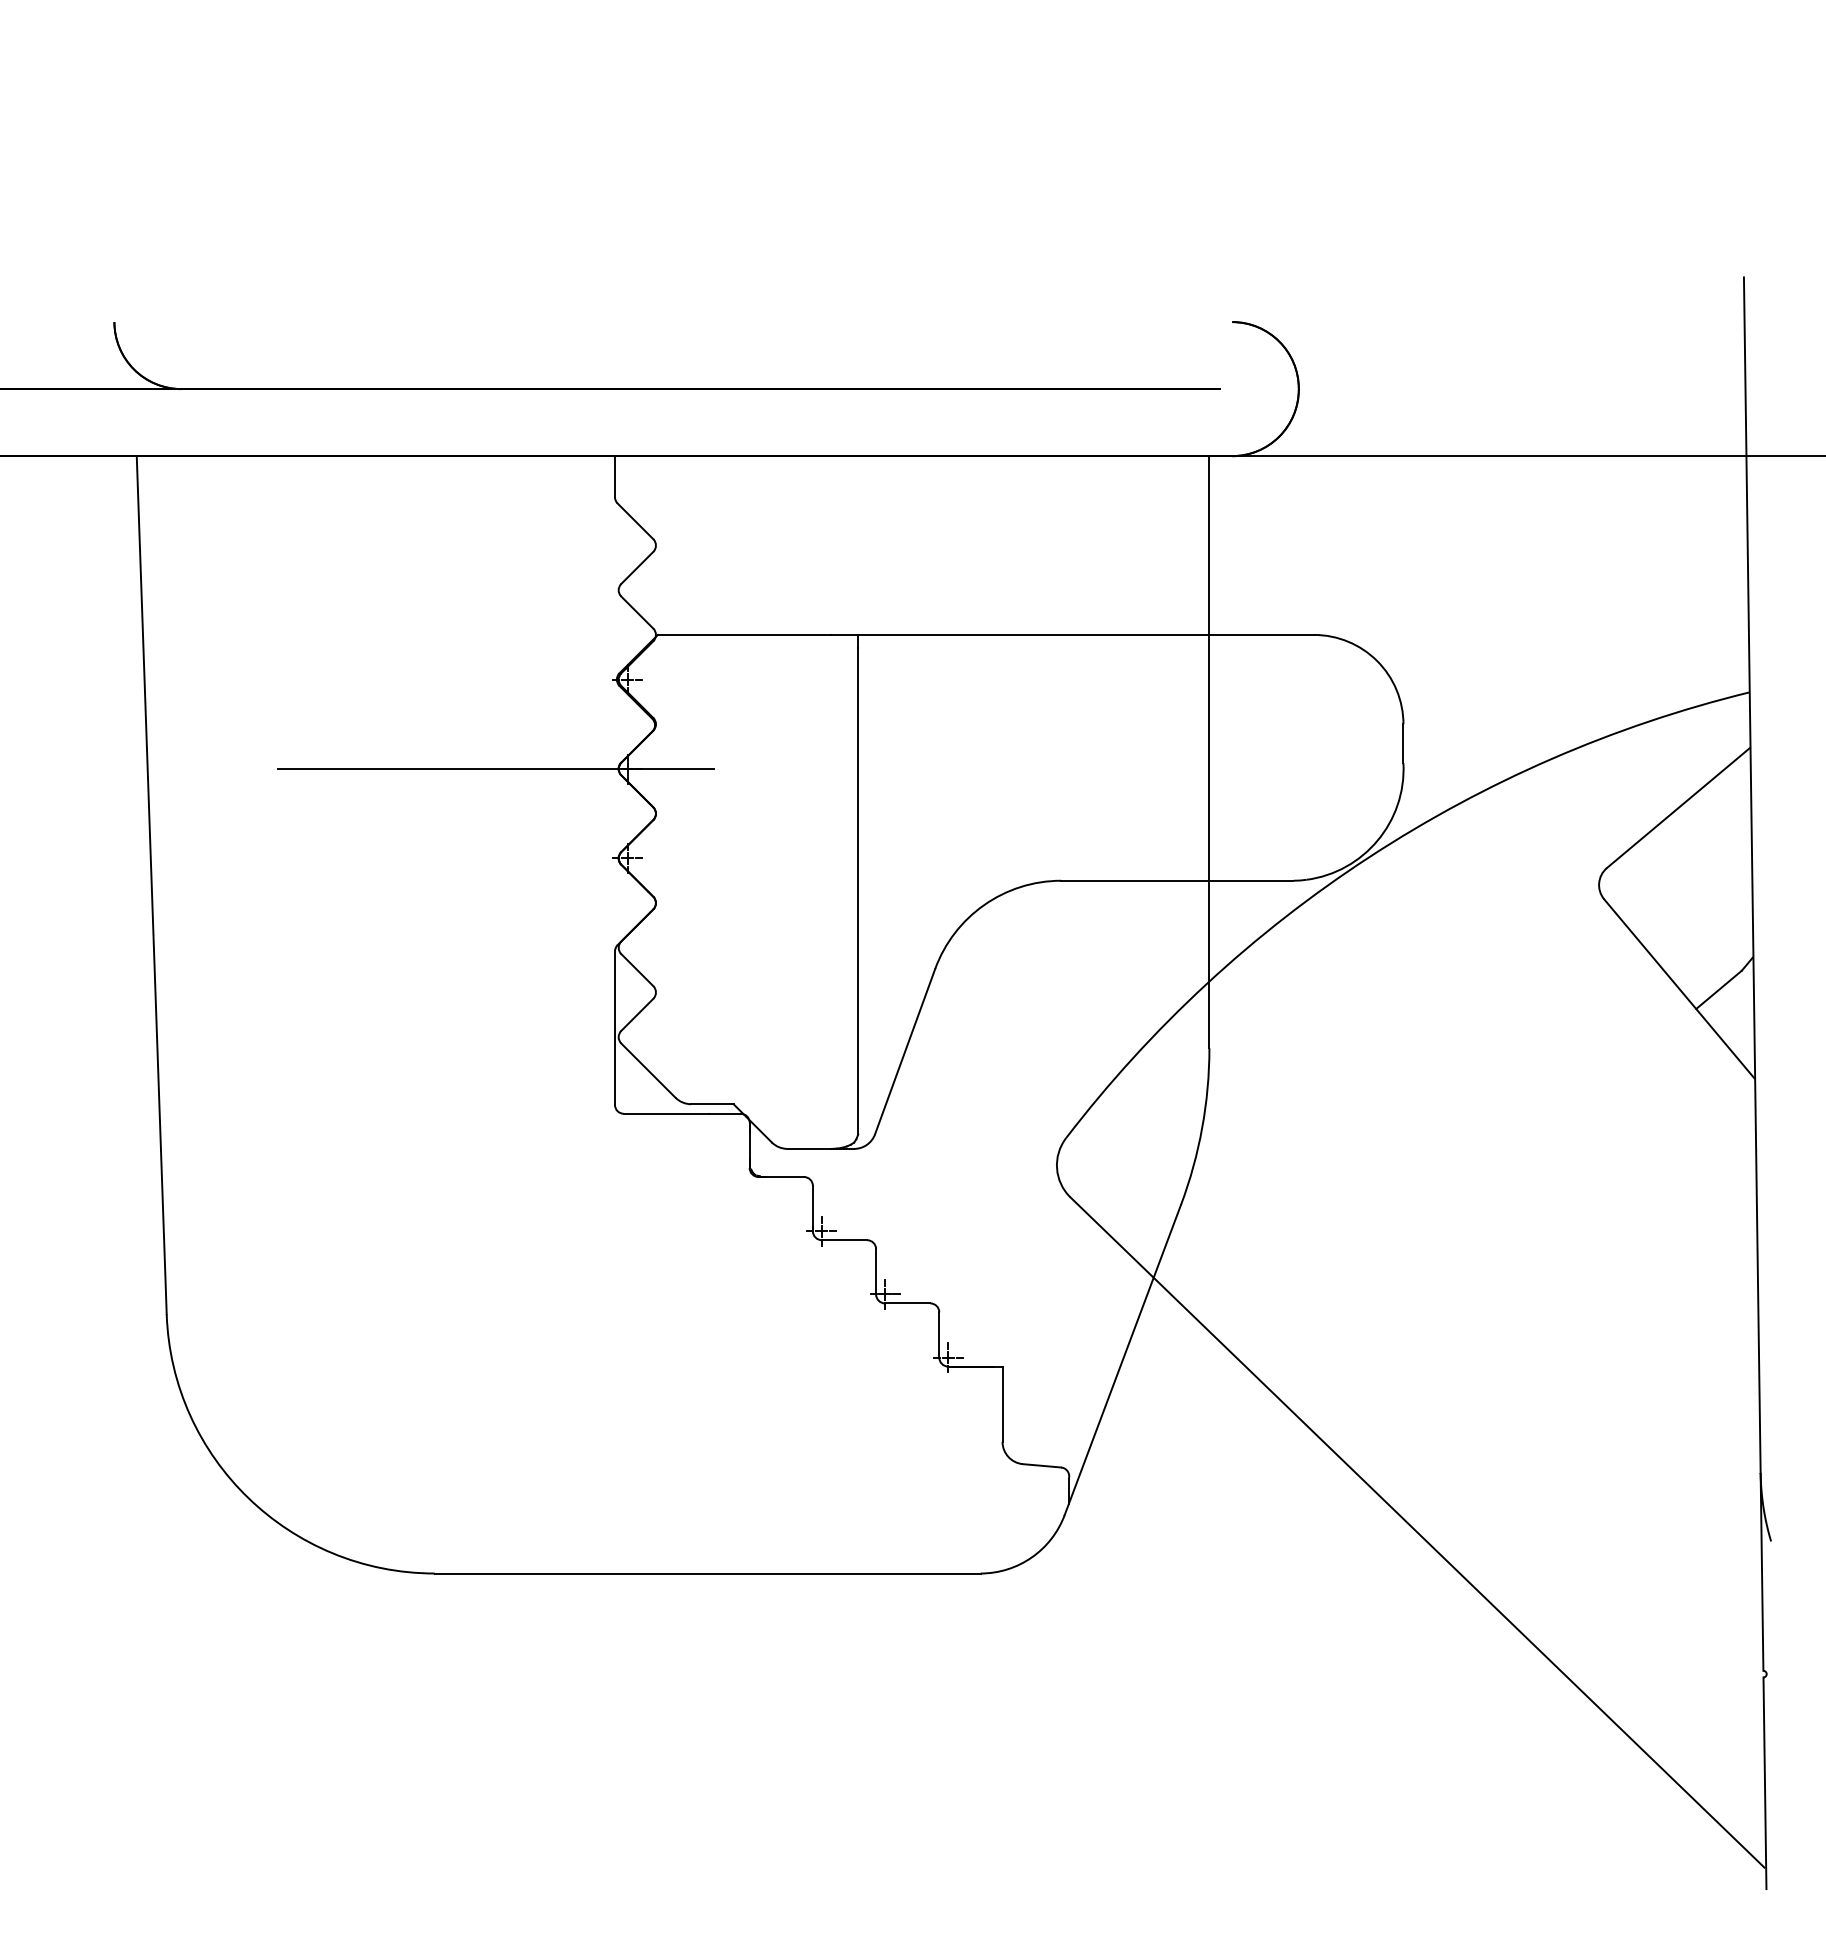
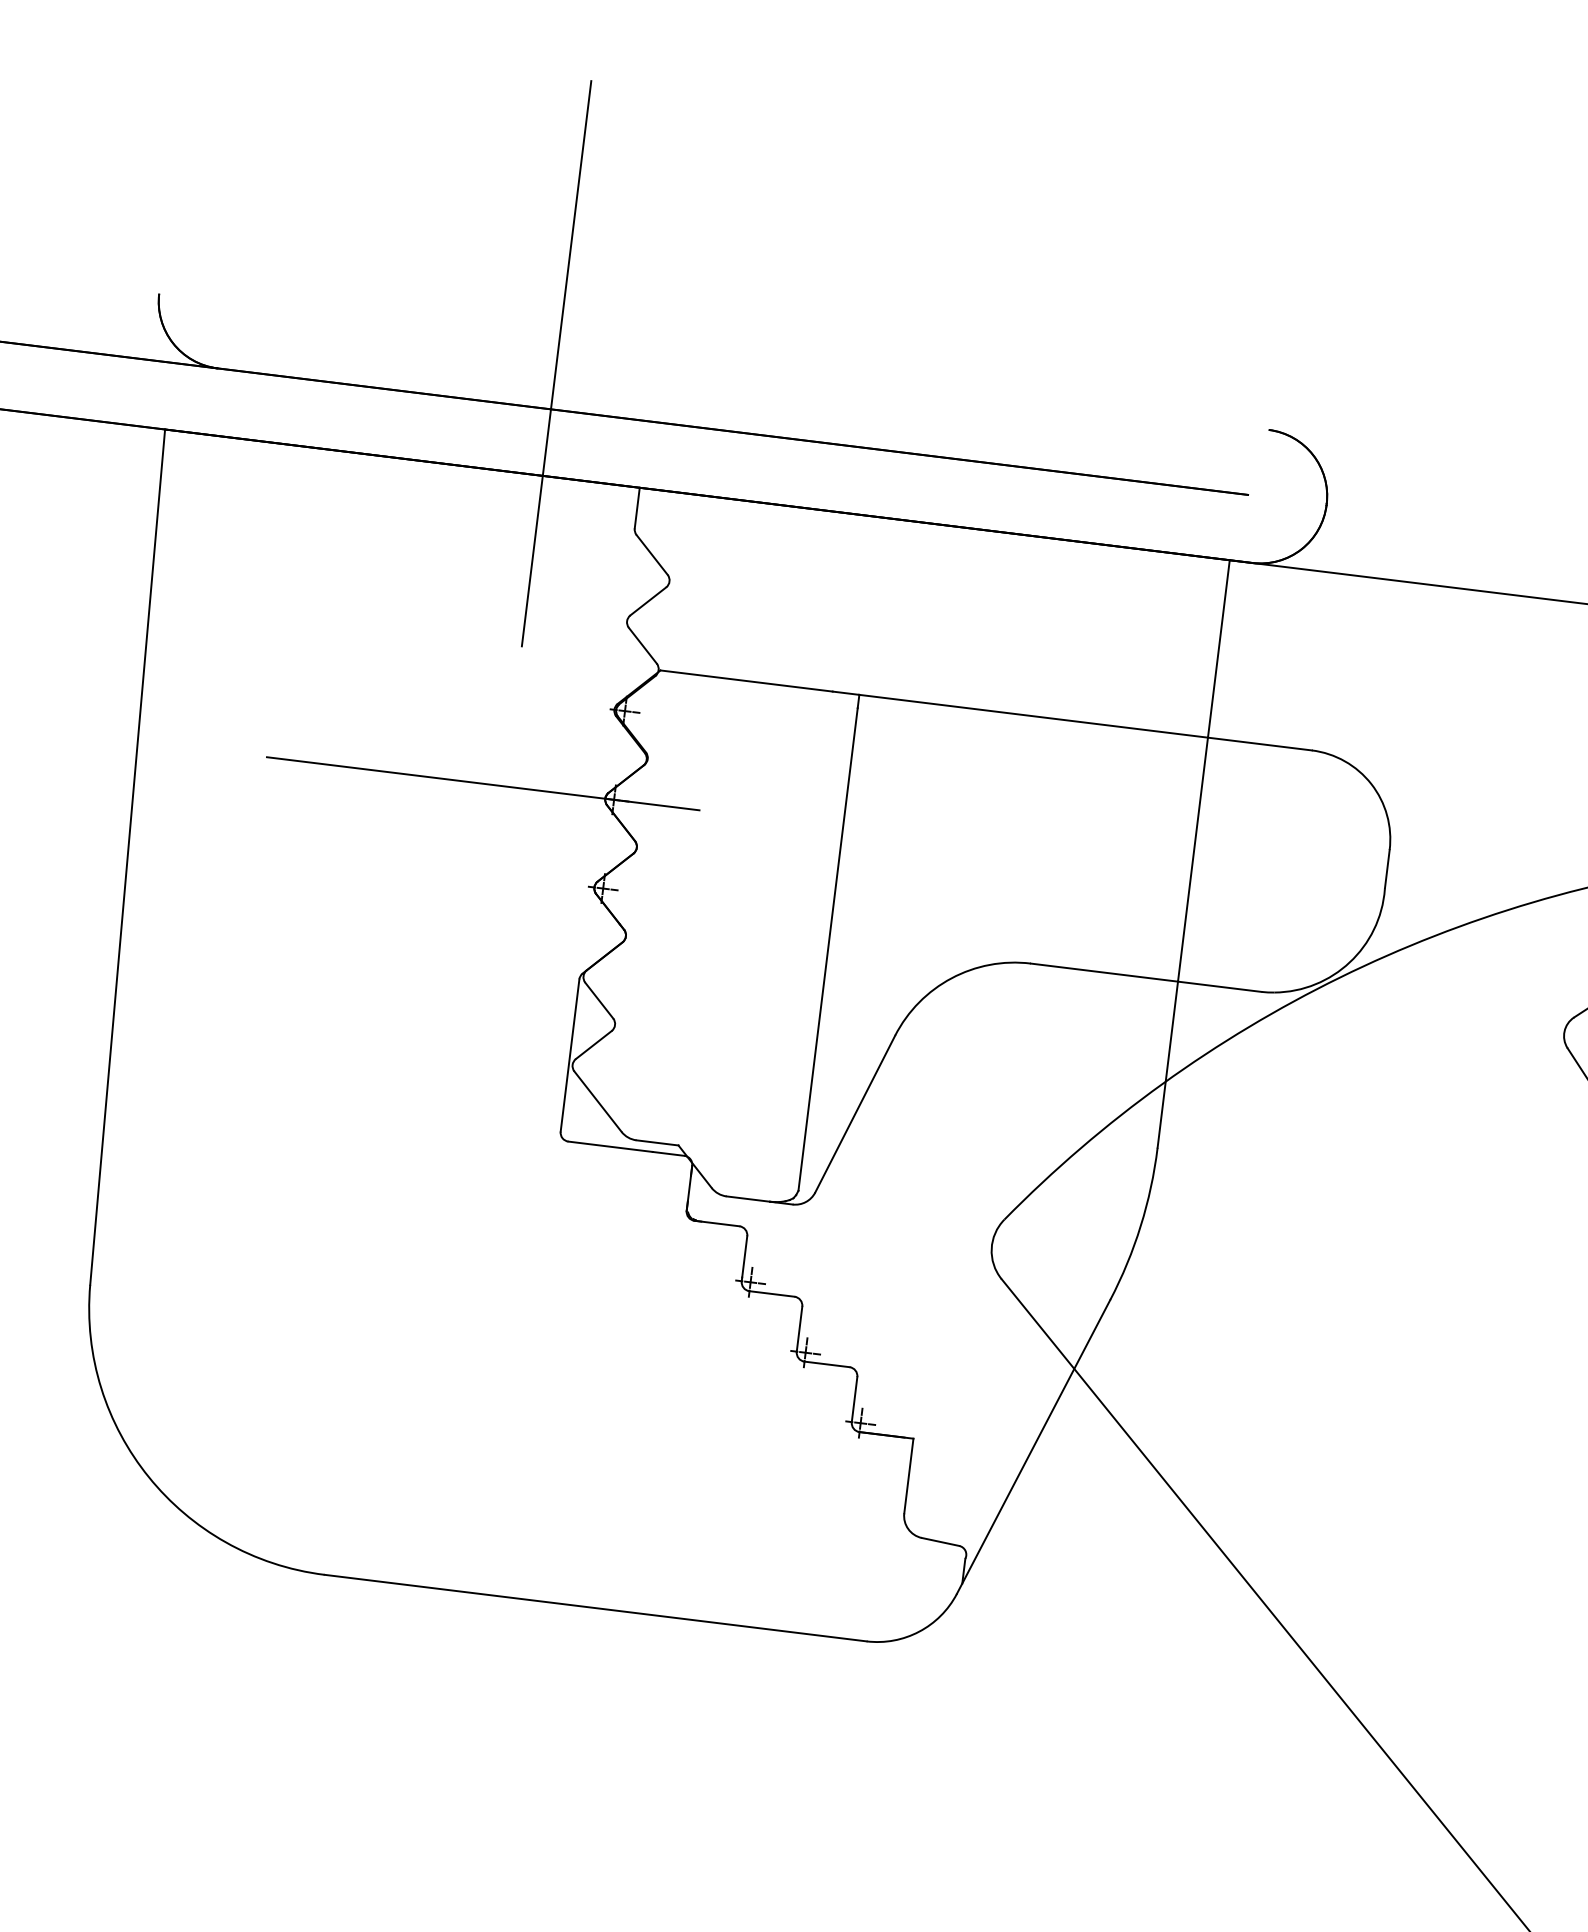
line: (517, 342) -> (556, 363), added

